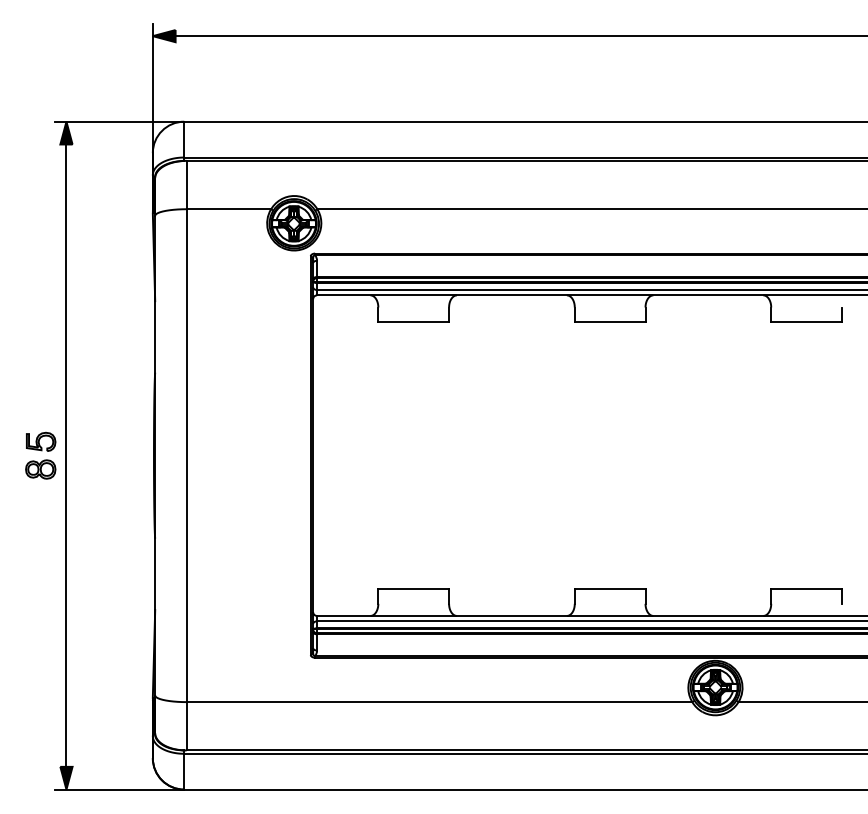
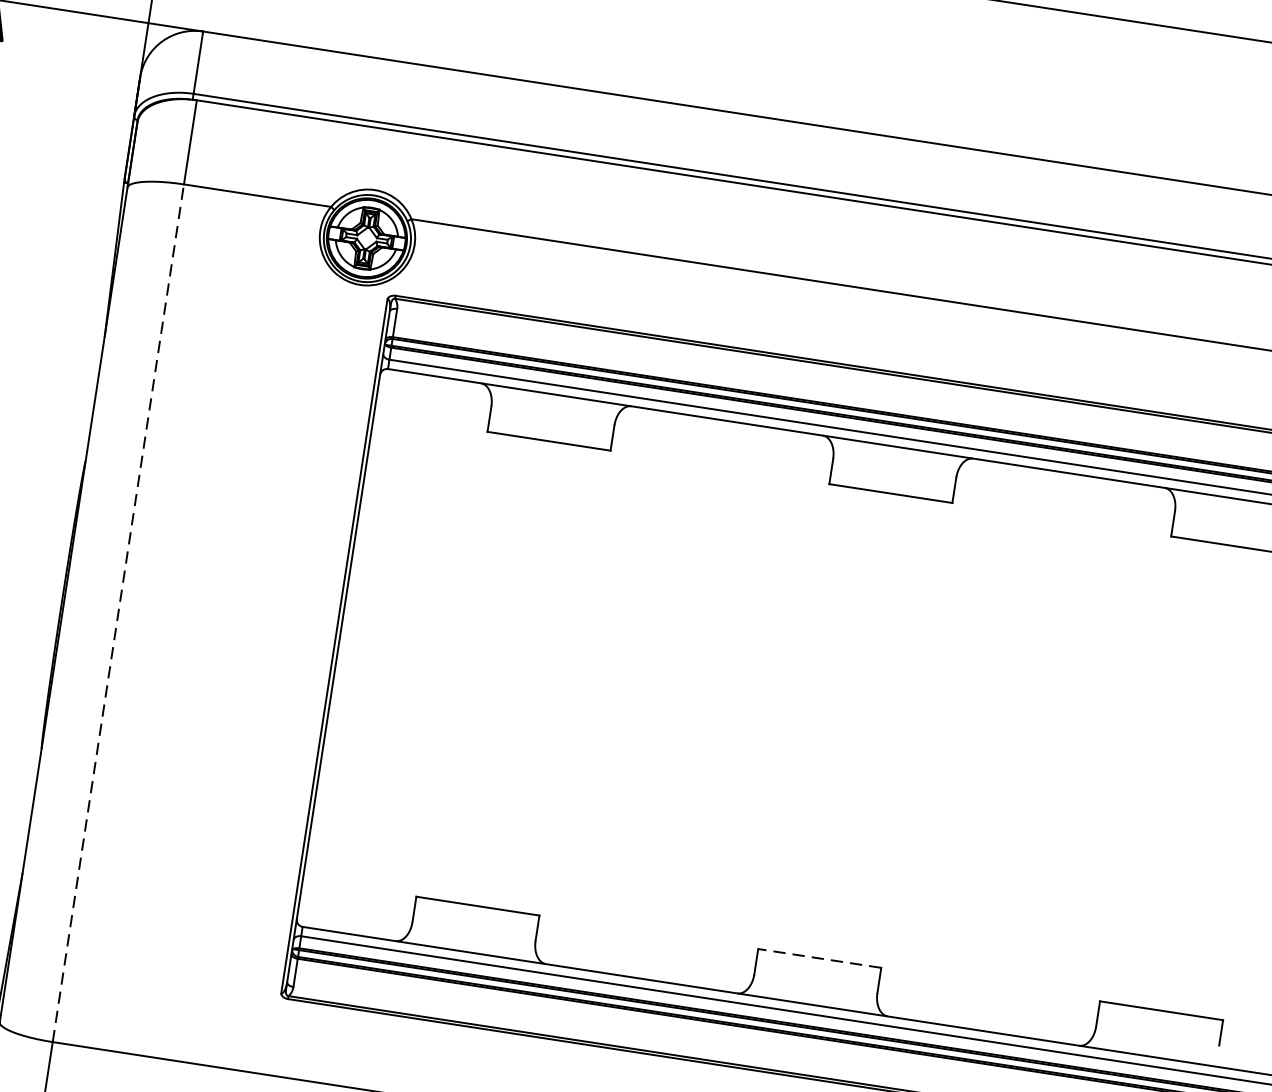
line: (186, 455) -> (118, 612), solid -> dashed
line: (609, 589) -> (818, 958), solid -> dashed

